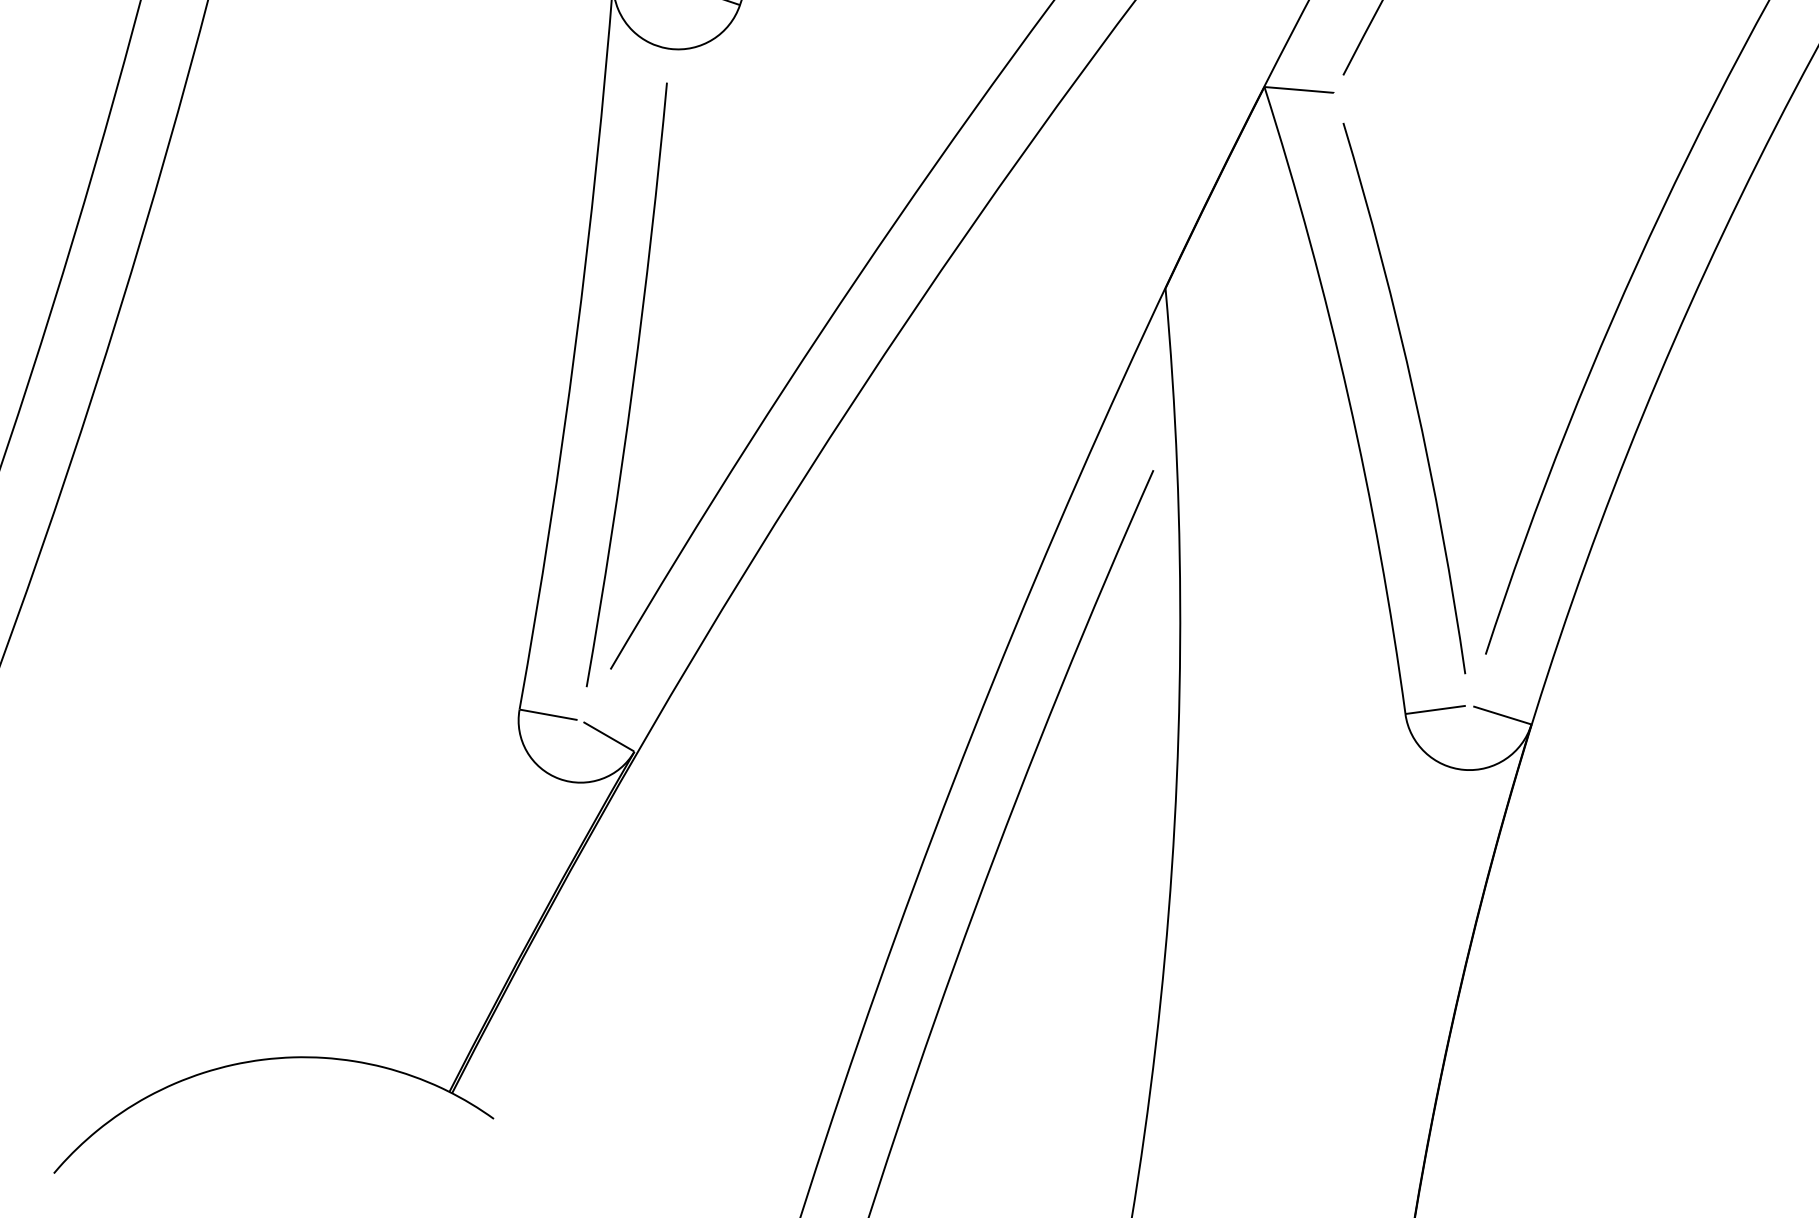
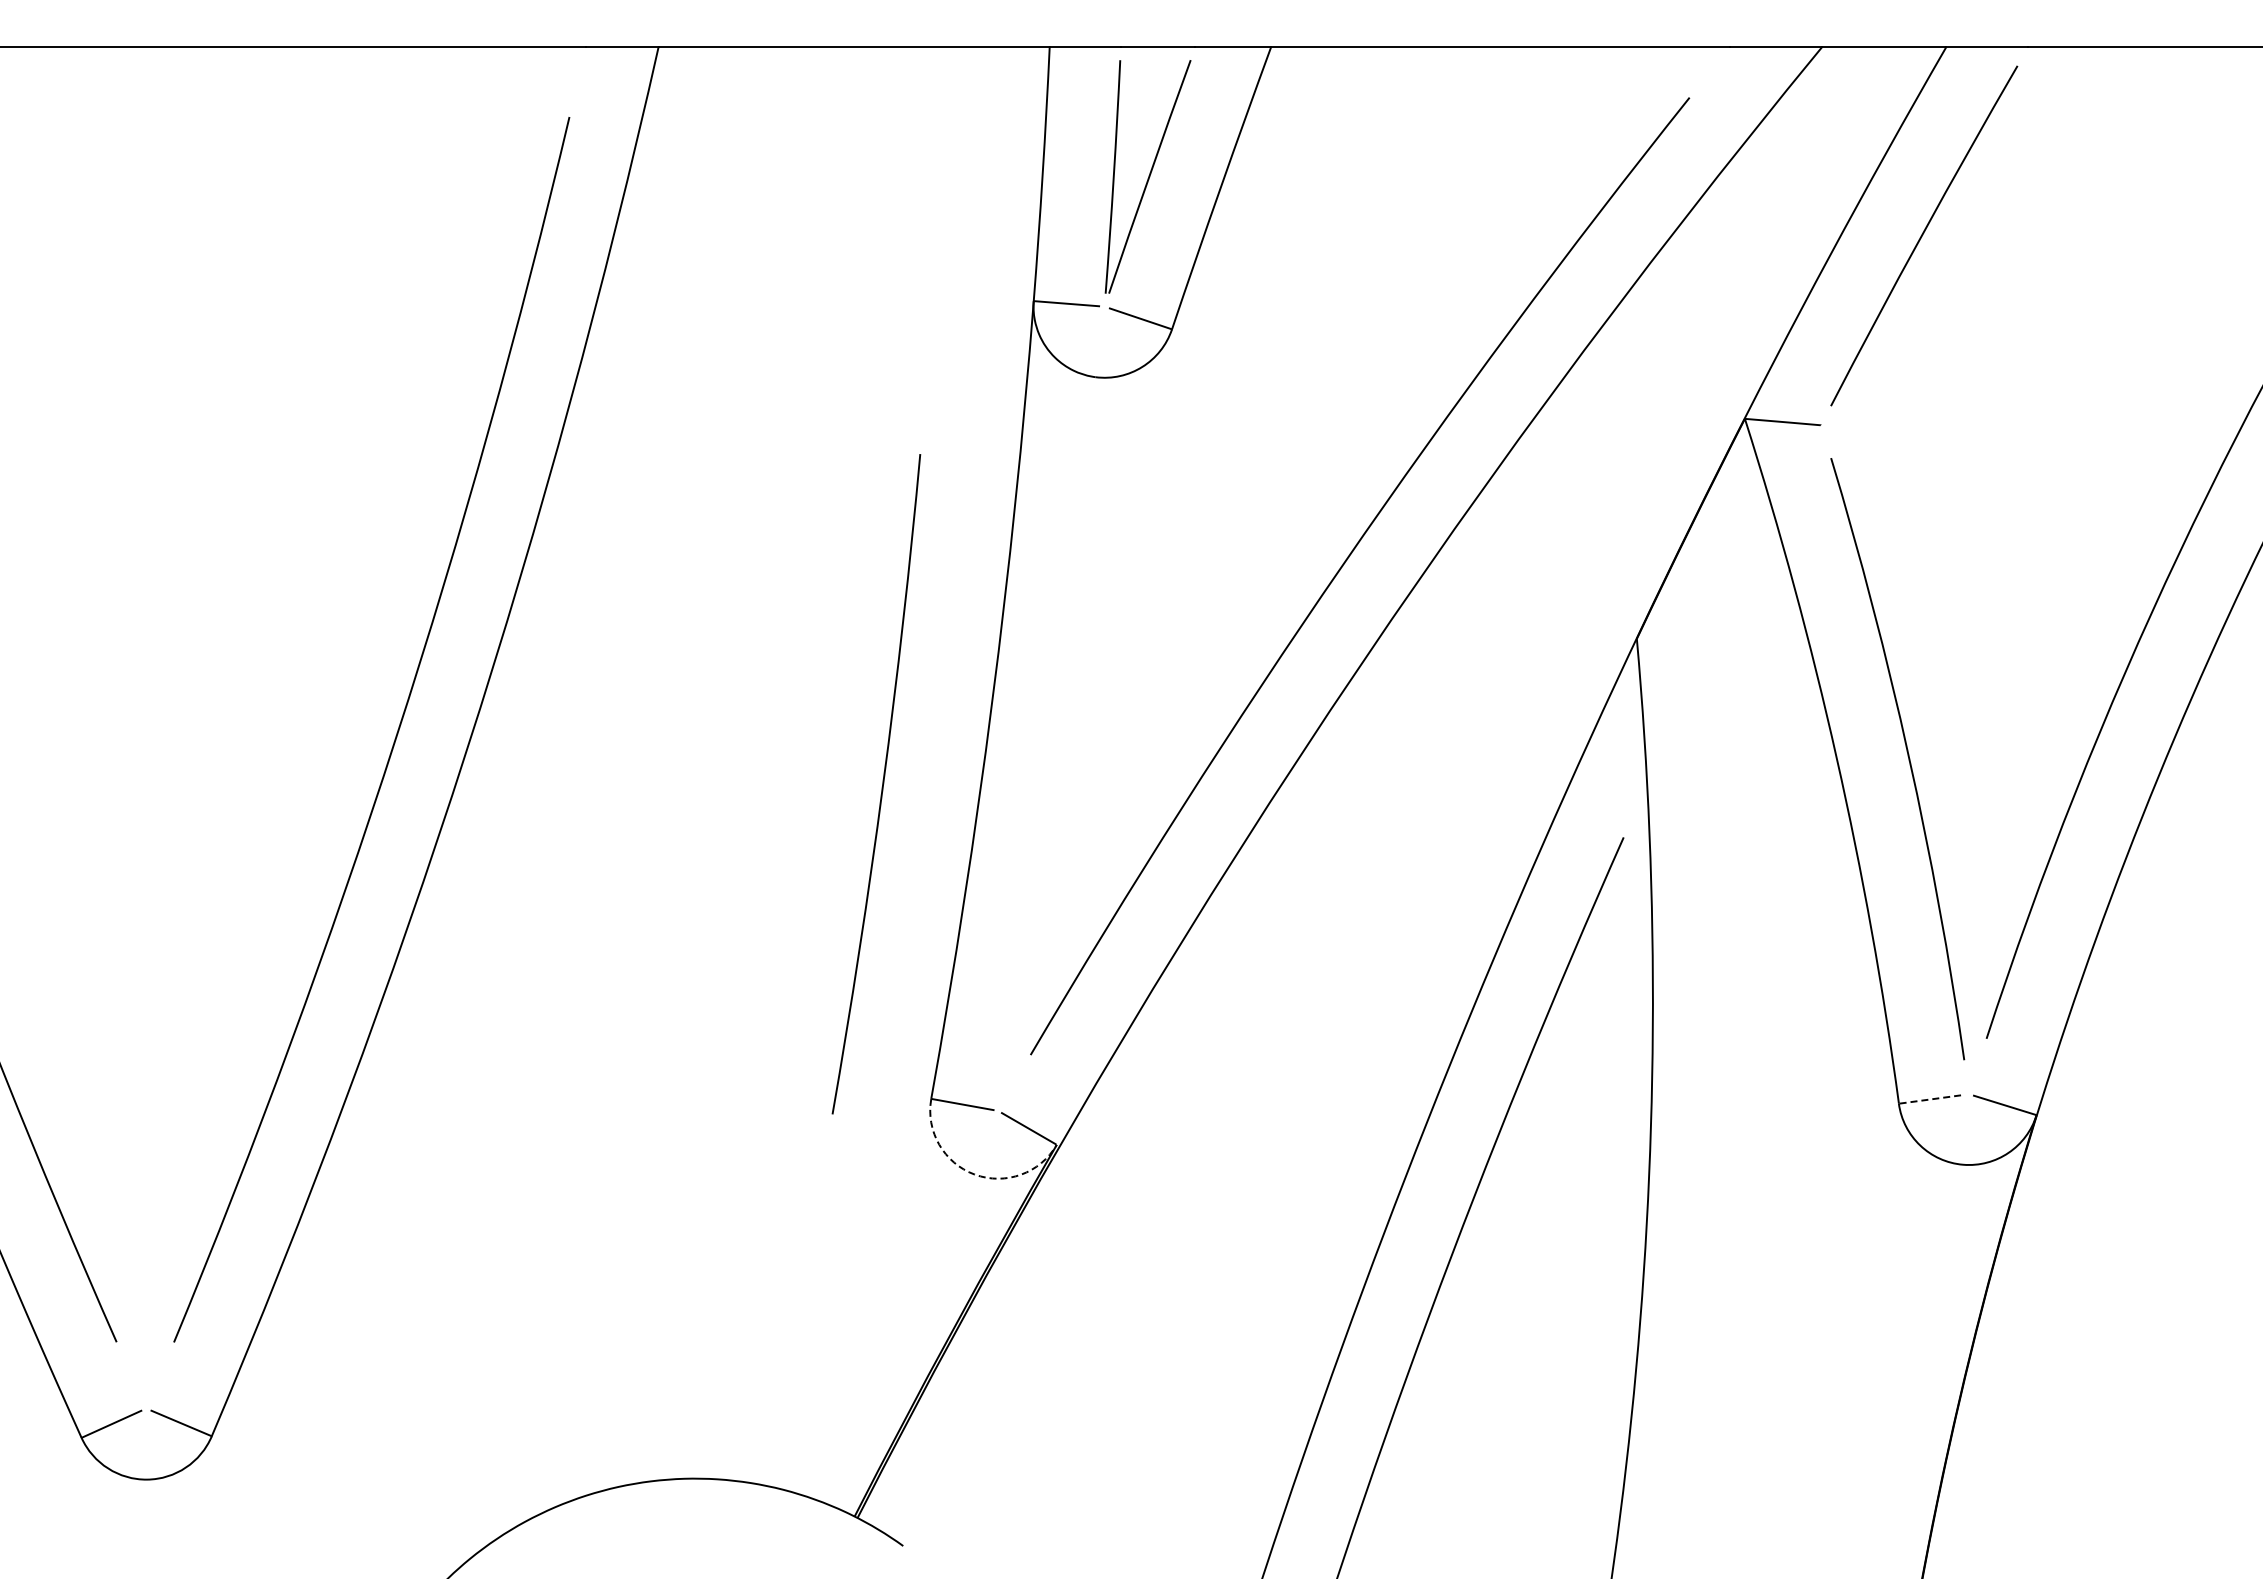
arc: (631, 387) -> (881, 787), moved
line: (1436, 710) -> (1932, 1099), solid -> dashed
arc: (559, 778) -> (974, 1174), solid -> dashed

